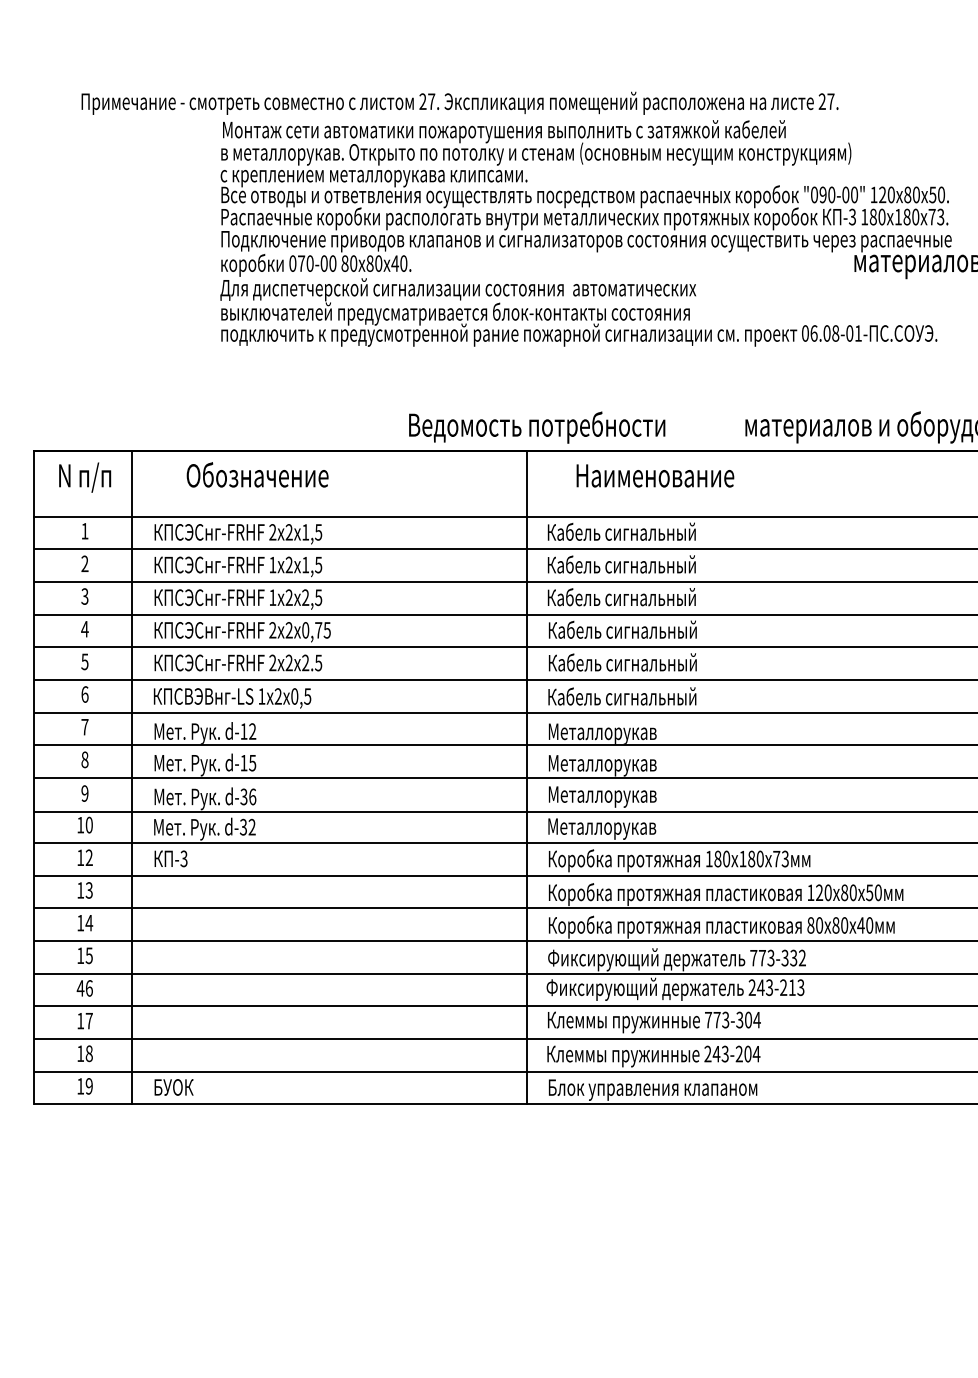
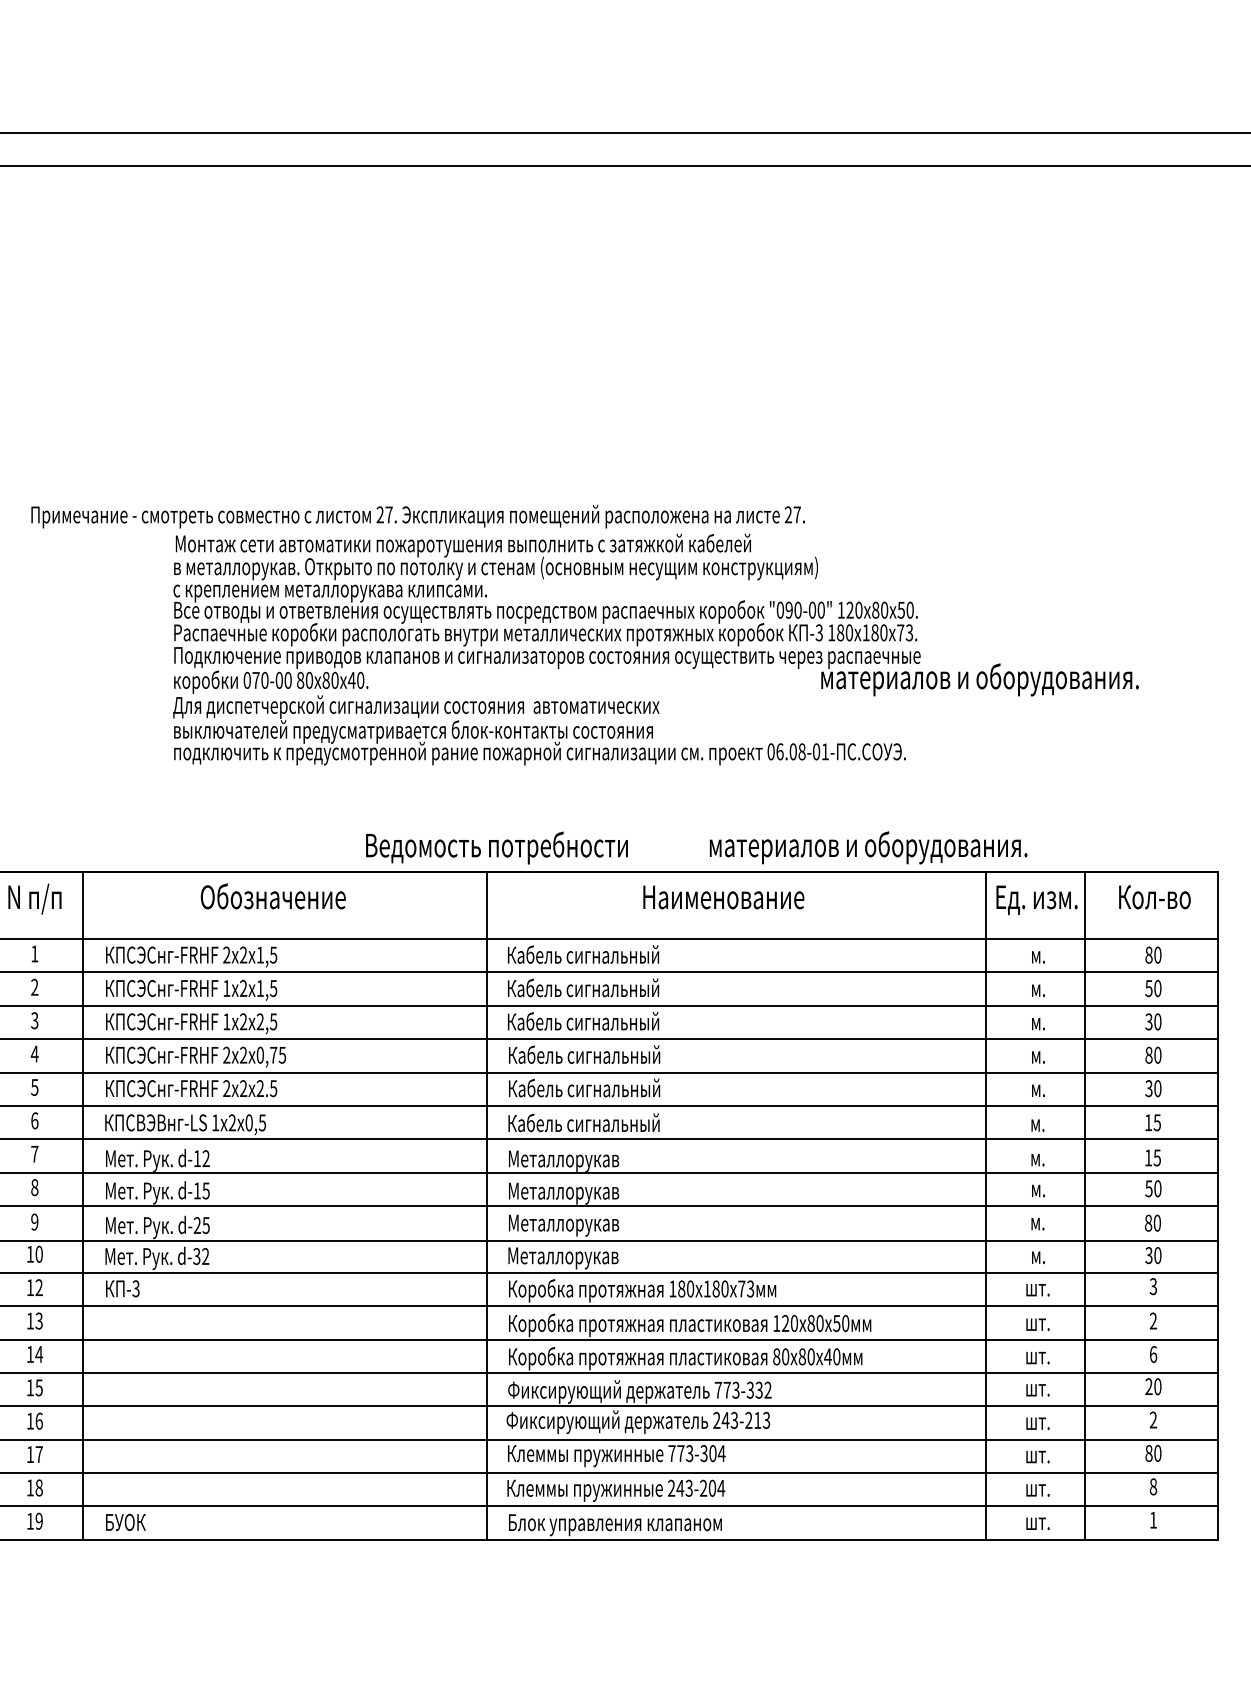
text: (256, 475) -> (272, 896), moved
text: (655, 476) -> (723, 897), moved
text: (248, 796) -> (201, 1225), d-36 -> d-25
text: (80, 988) -> (30, 1421), 46 -> 16

